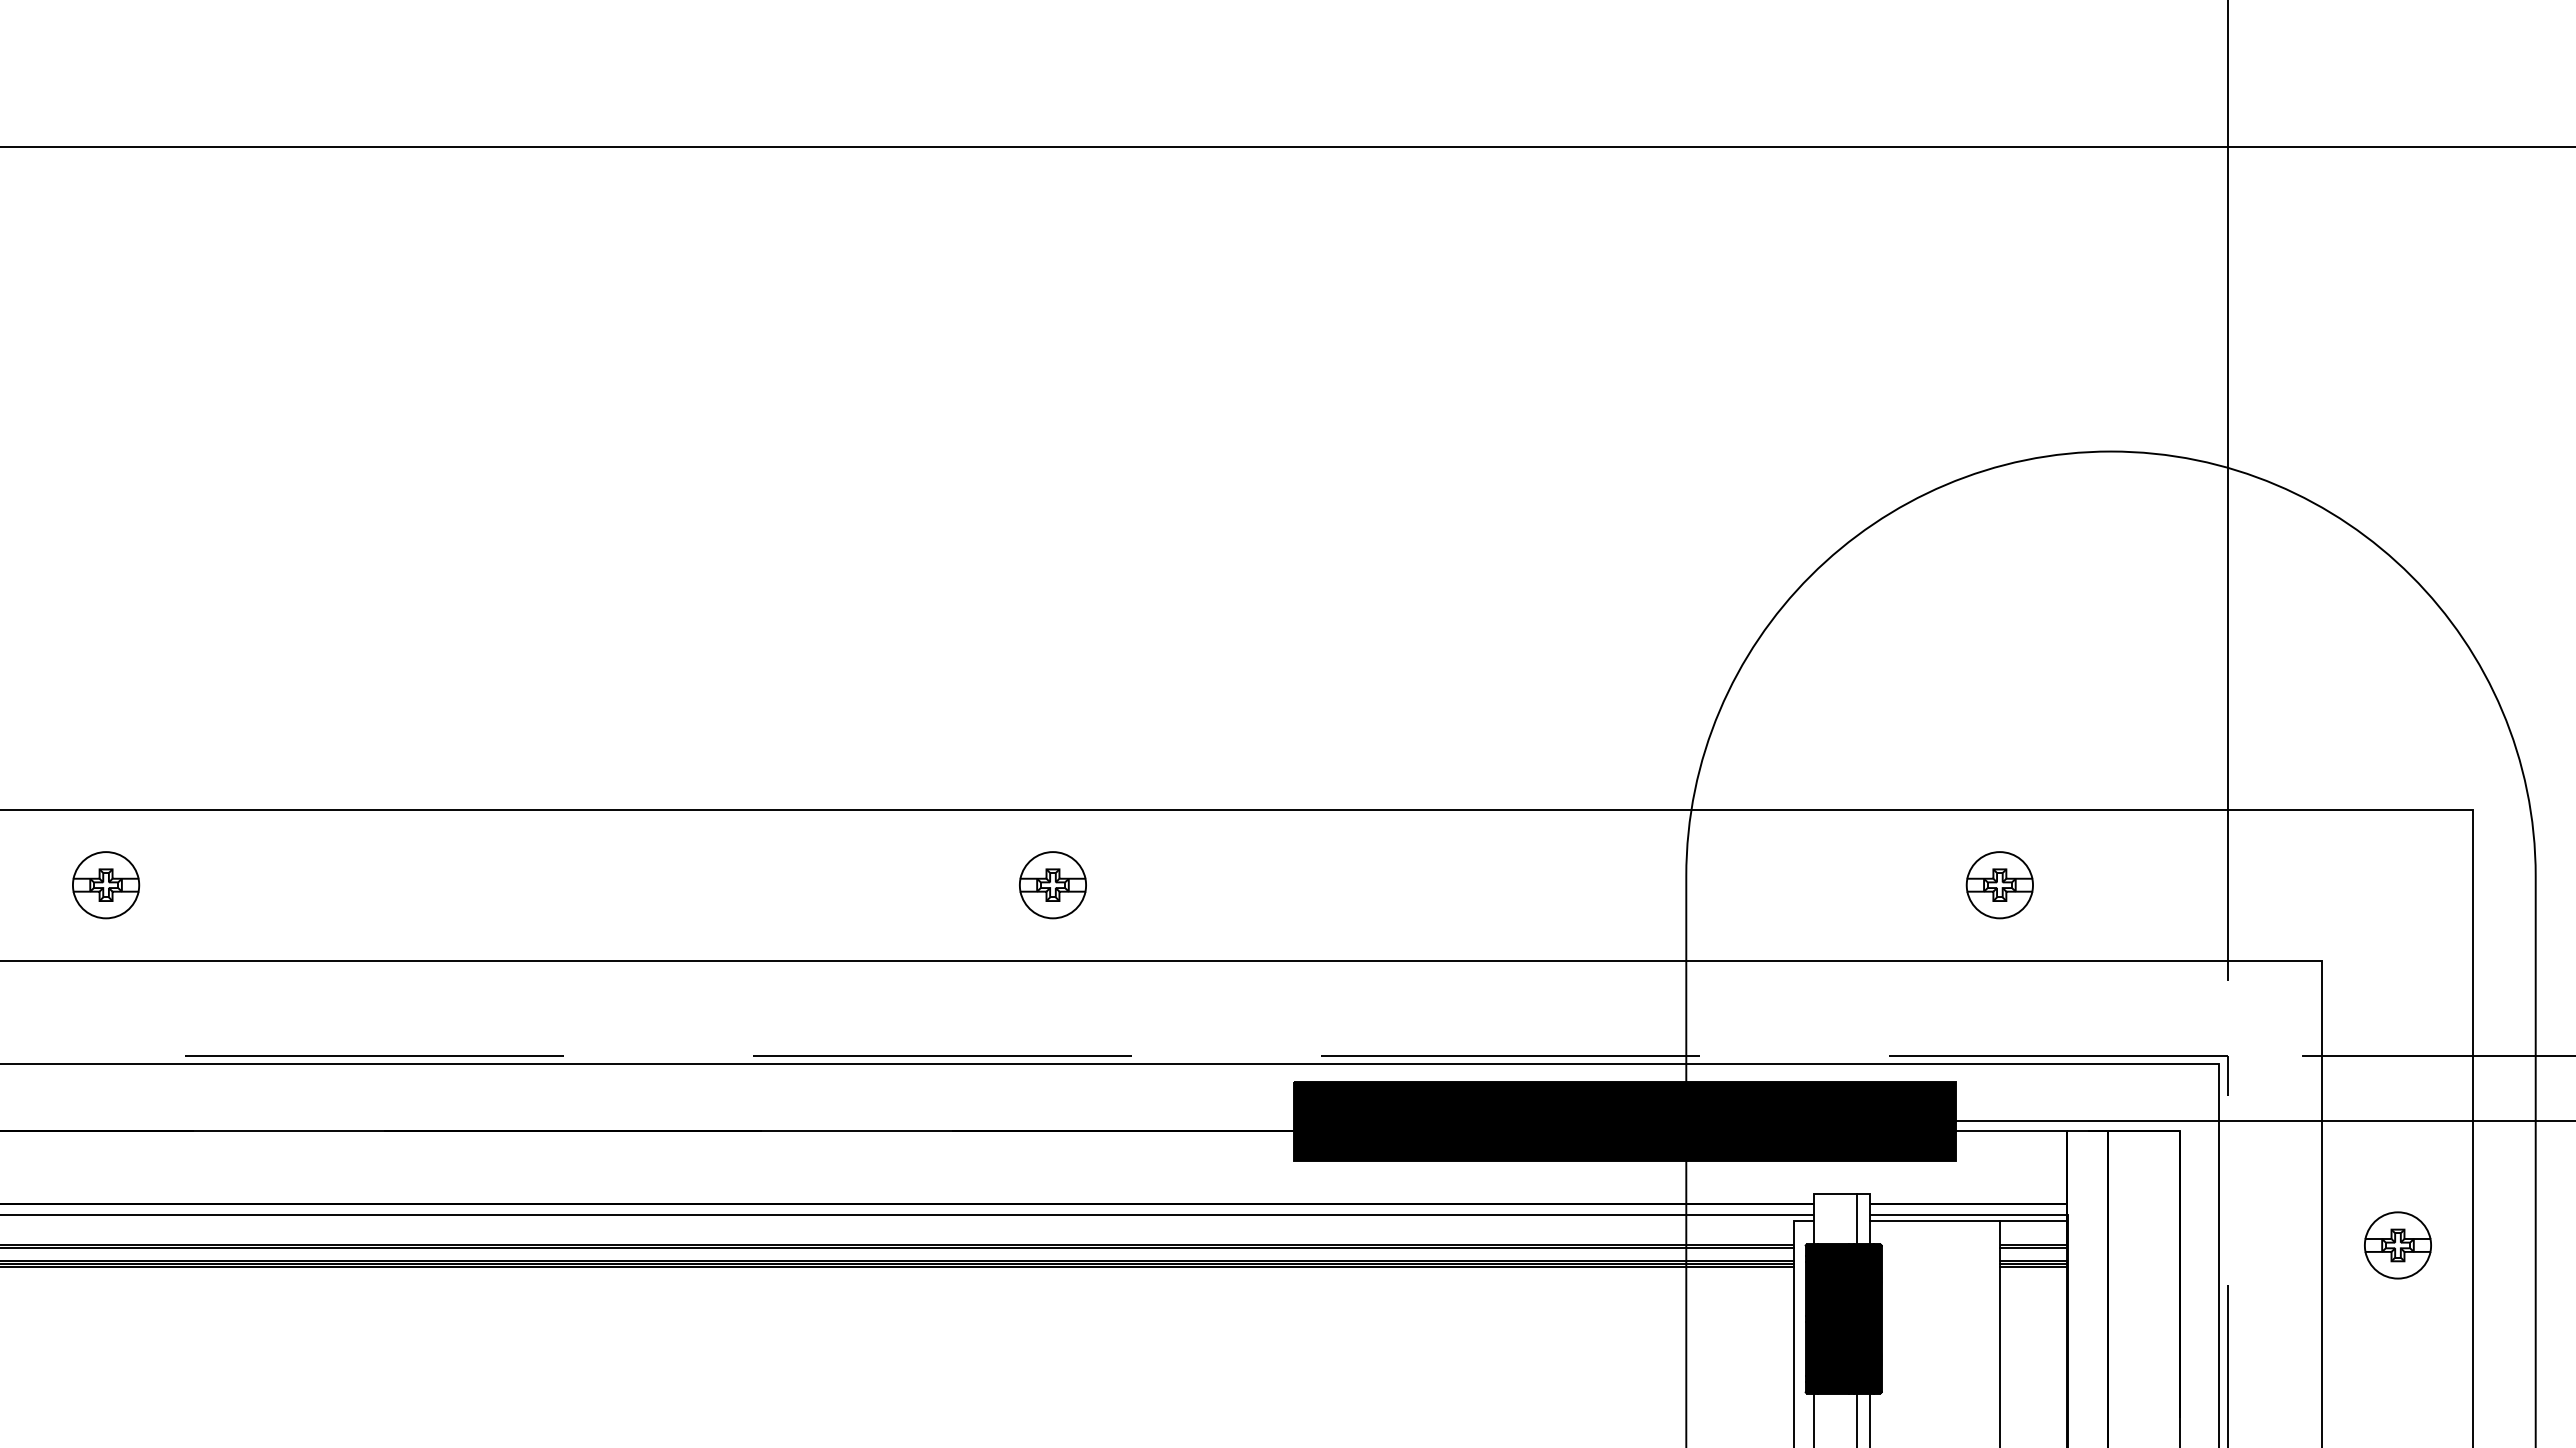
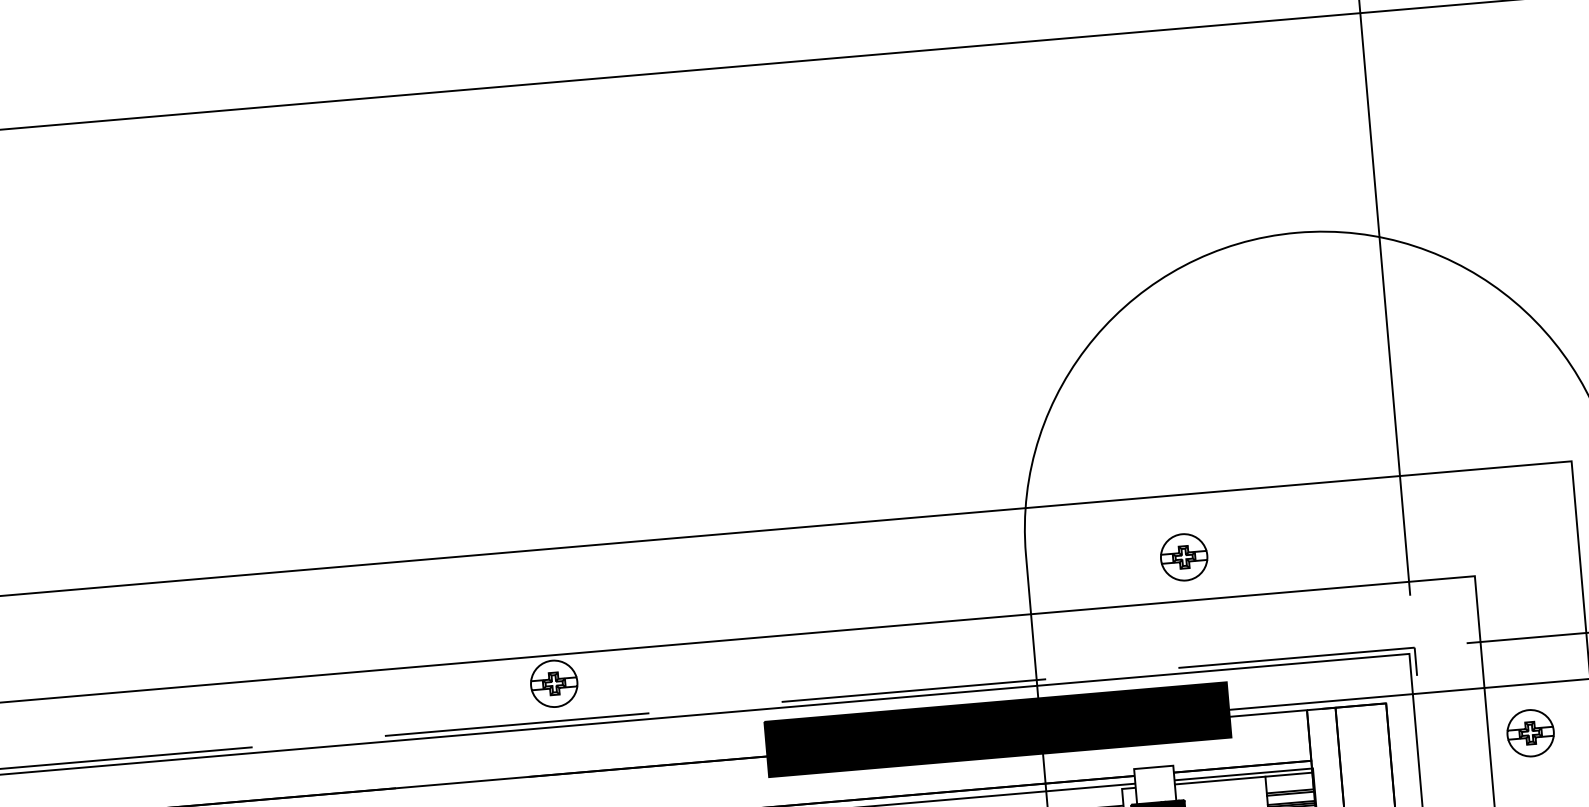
part: (1052, 885) -> (553, 684), moved
part: (1999, 885) -> (1183, 557), moved
line: (1857, 1219) -> (1166, 784), removed
part: (2397, 1245) -> (1530, 733), moved

